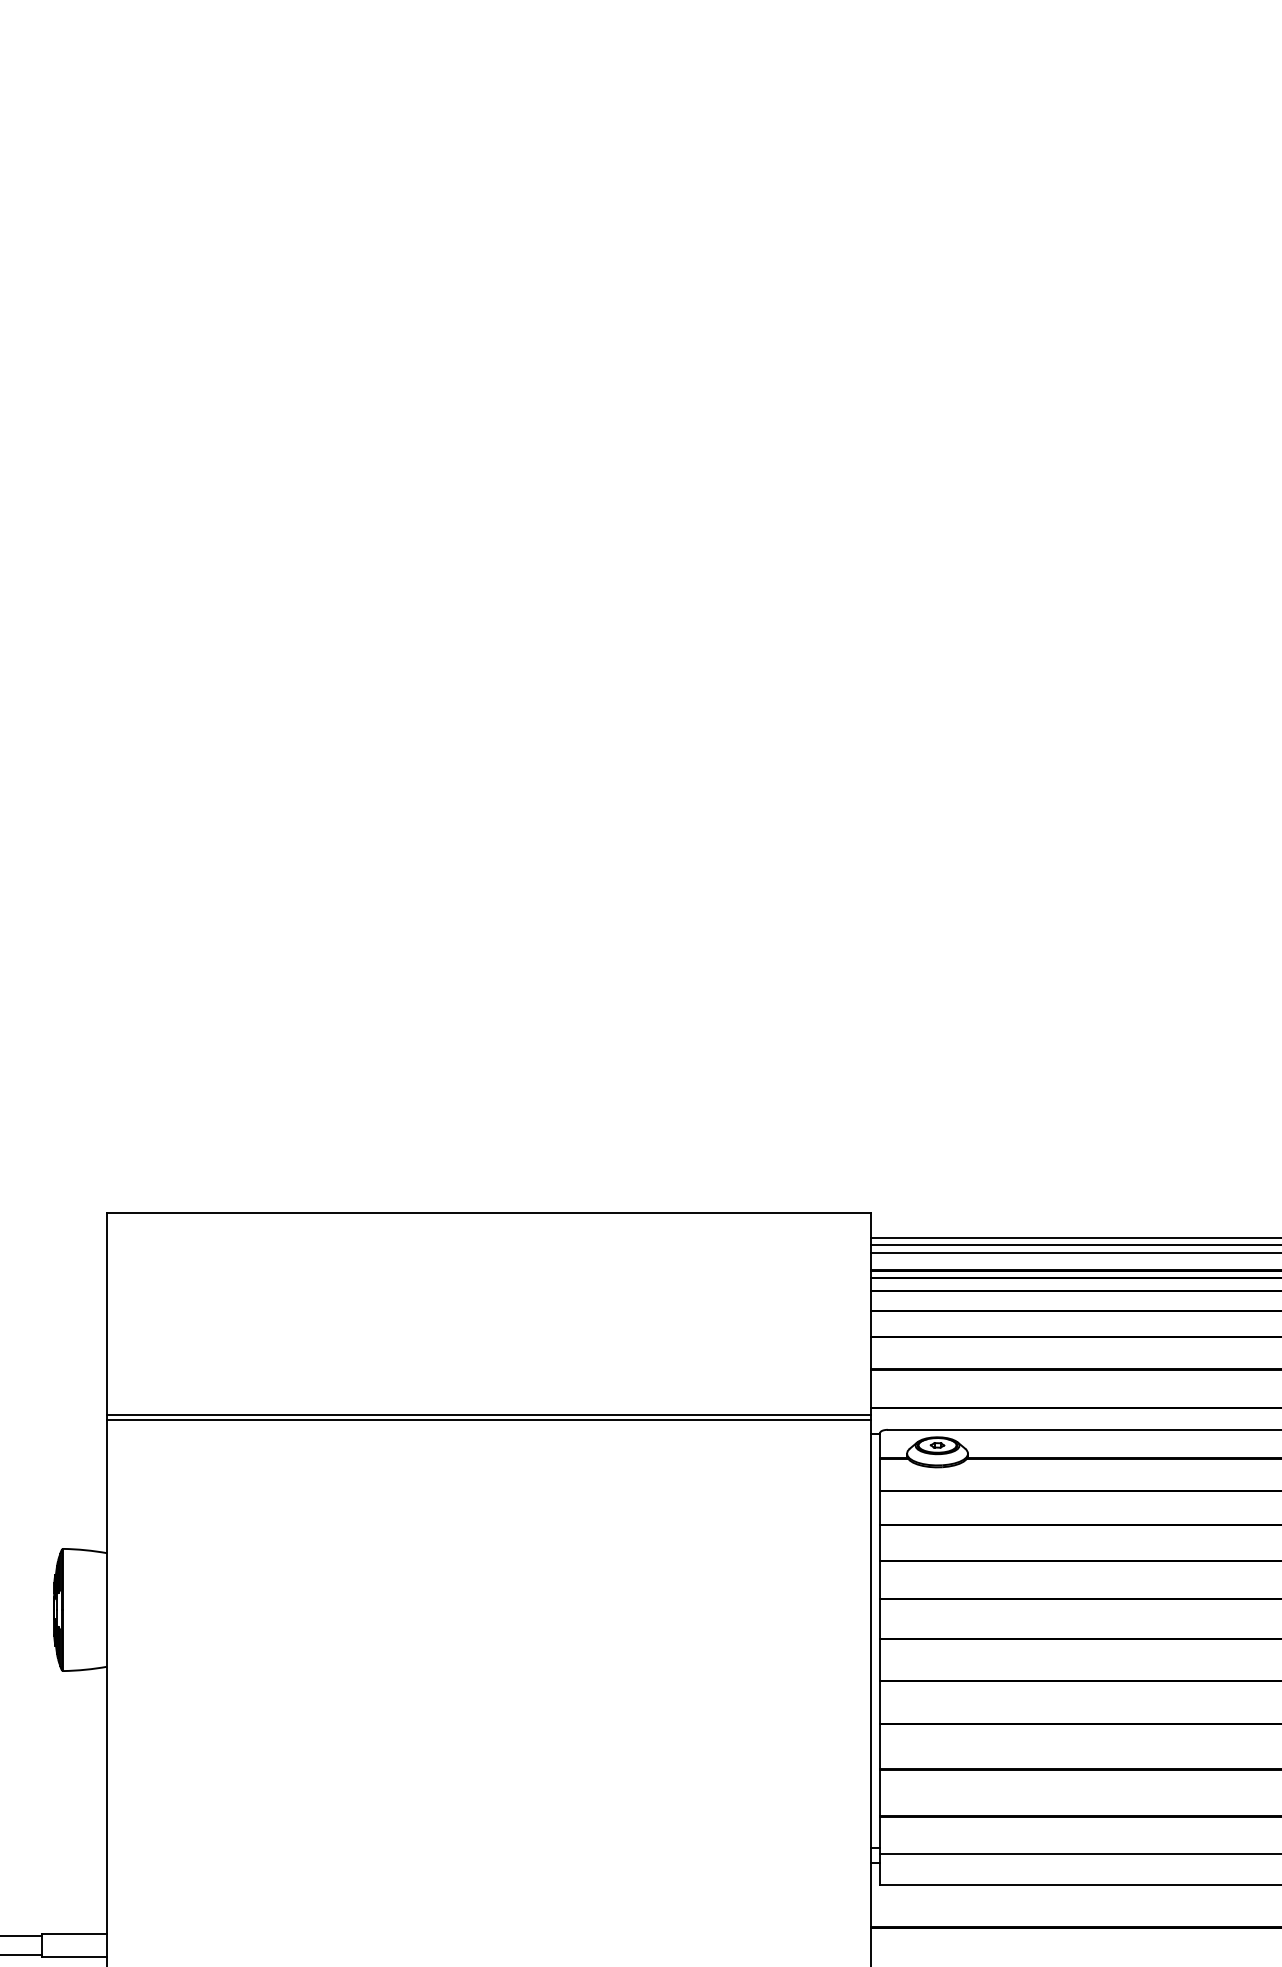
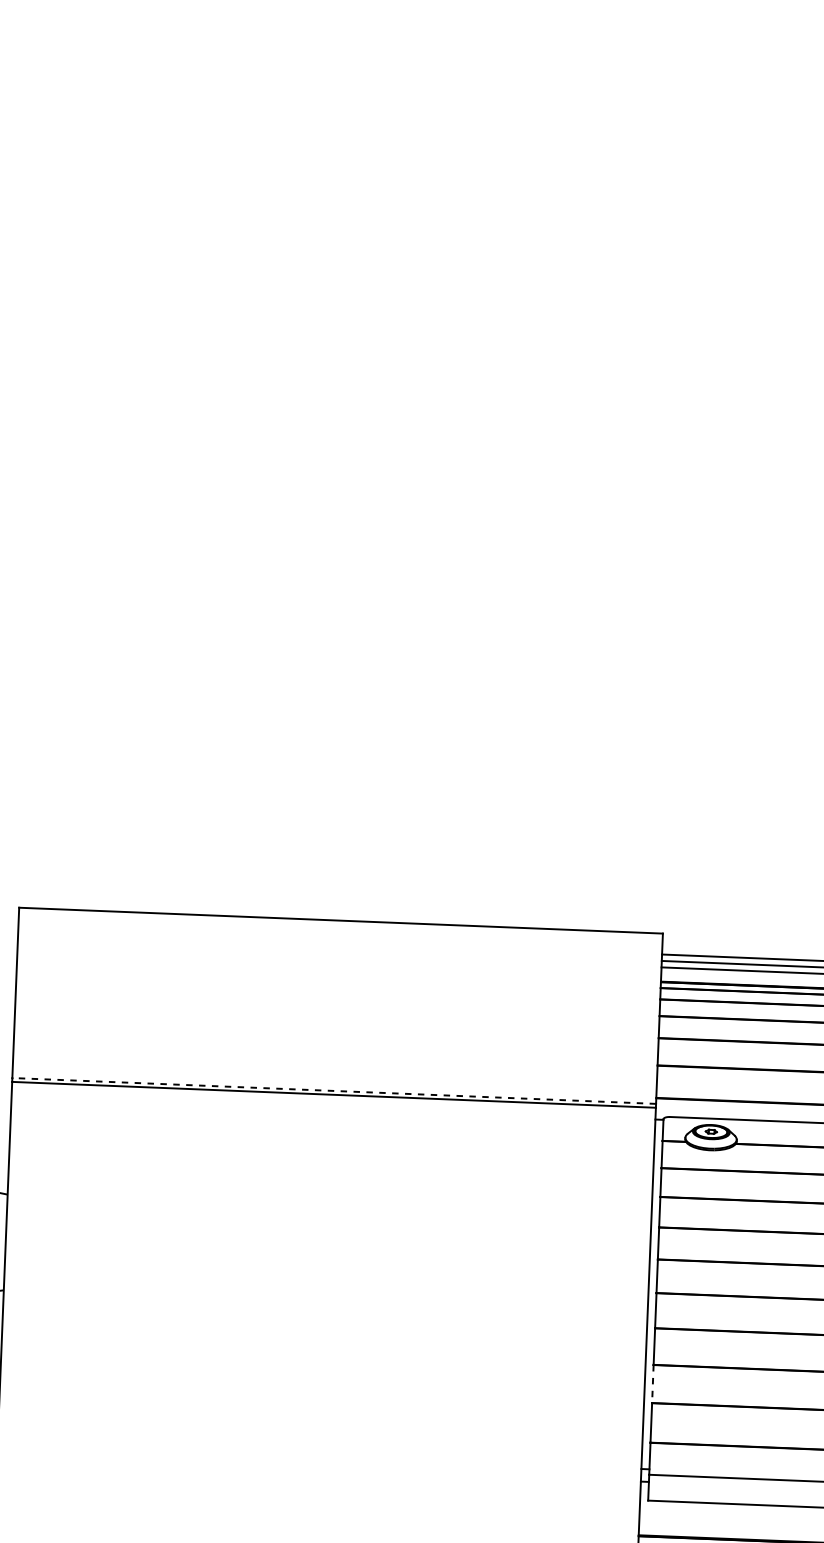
line: (489, 1414) -> (334, 1090), solid -> dashed
line: (880, 1746) -> (653, 1383), solid -> dashed

